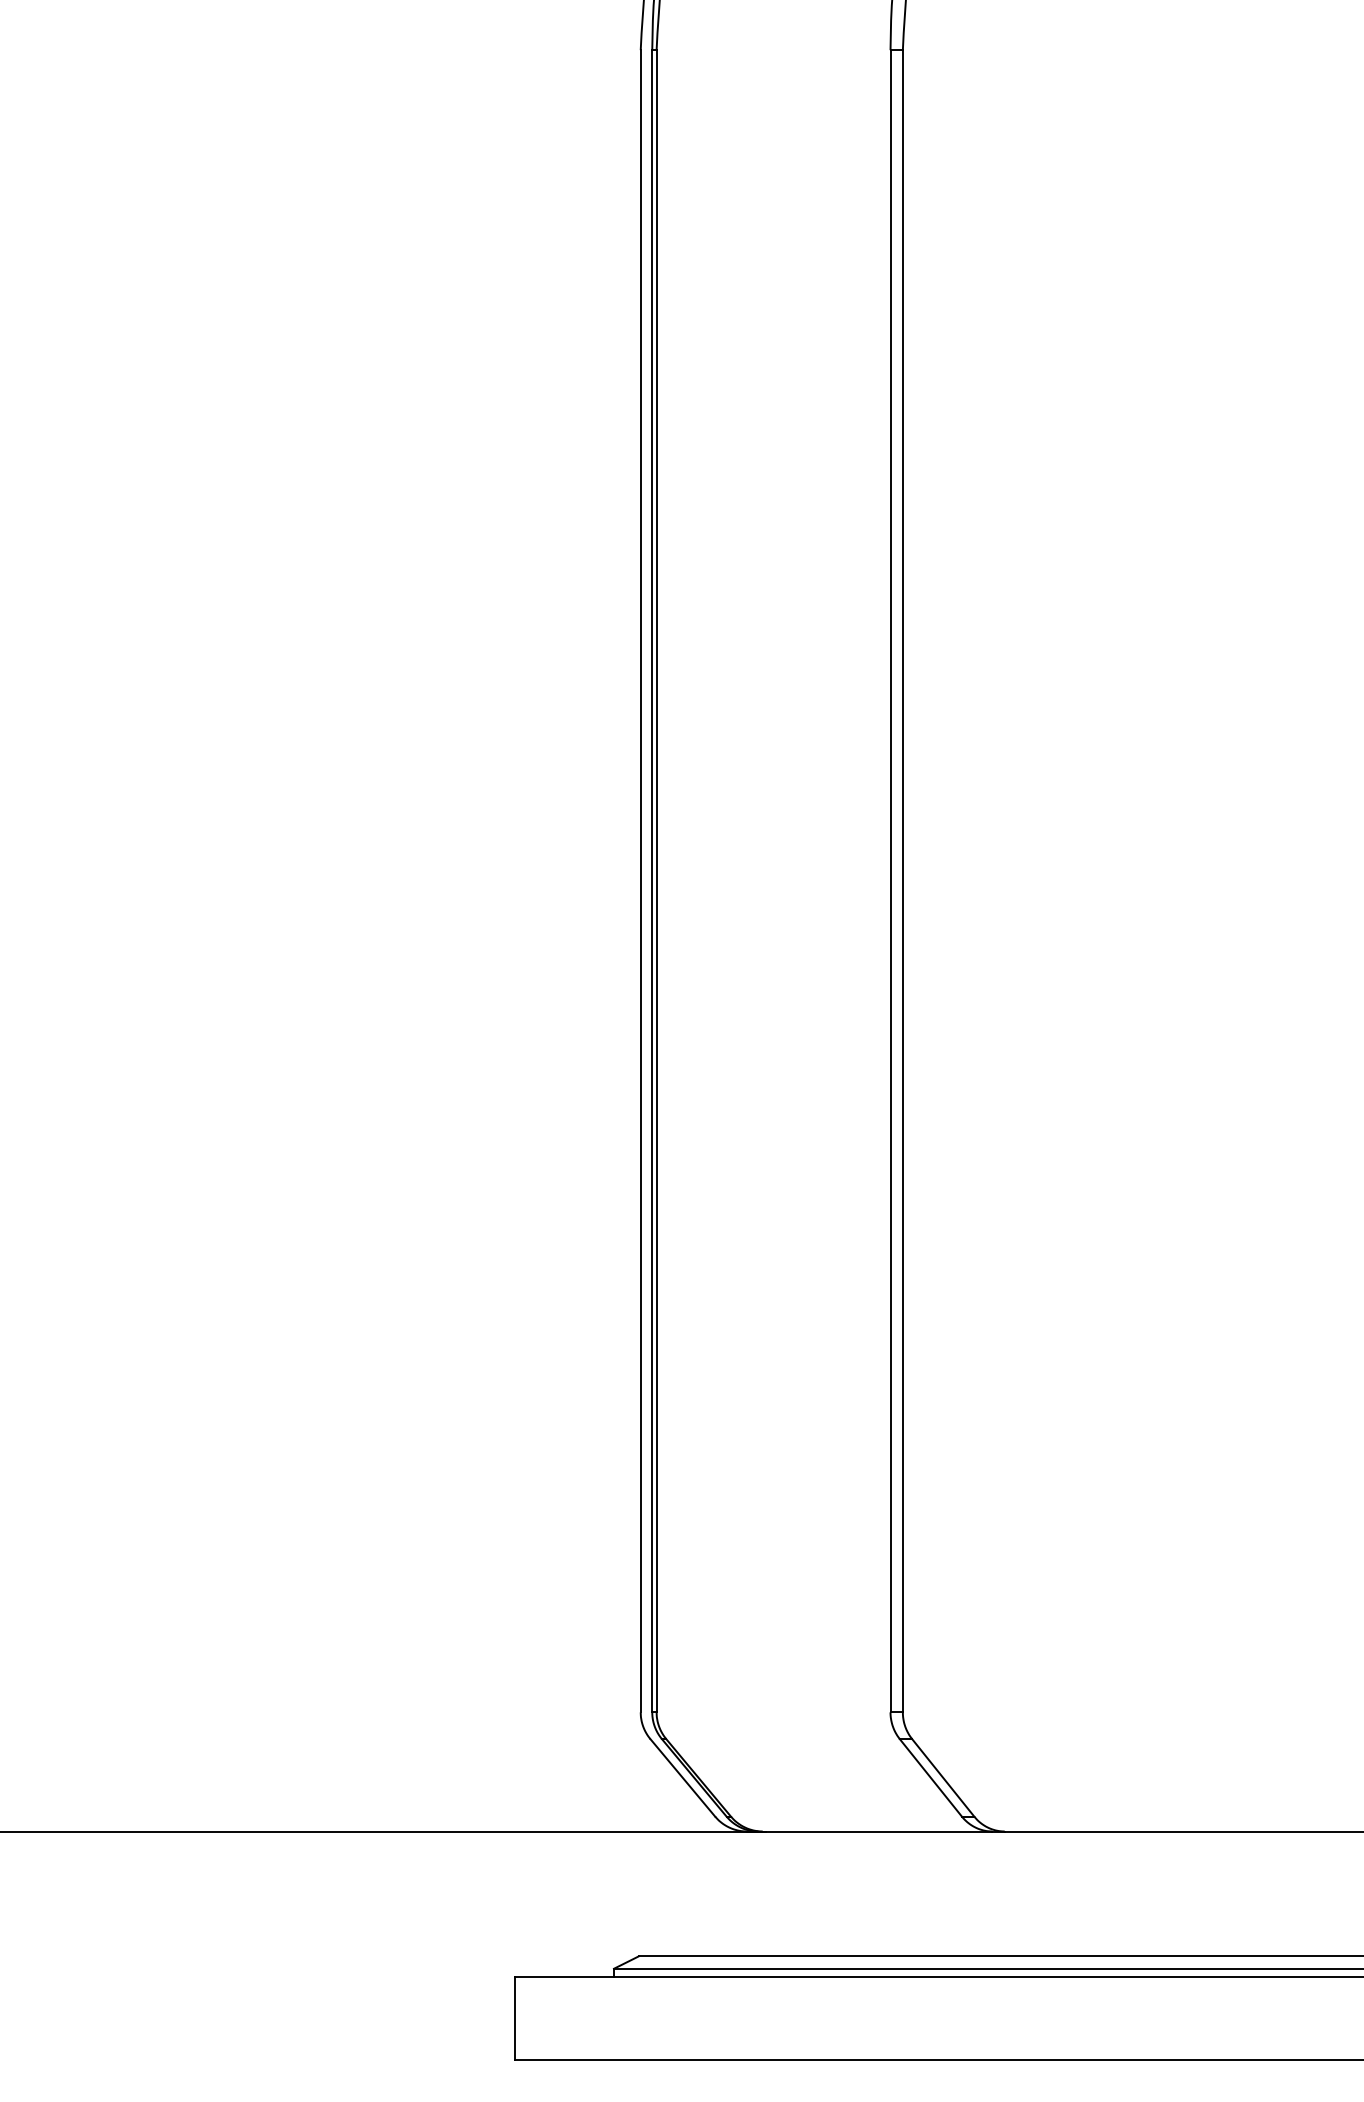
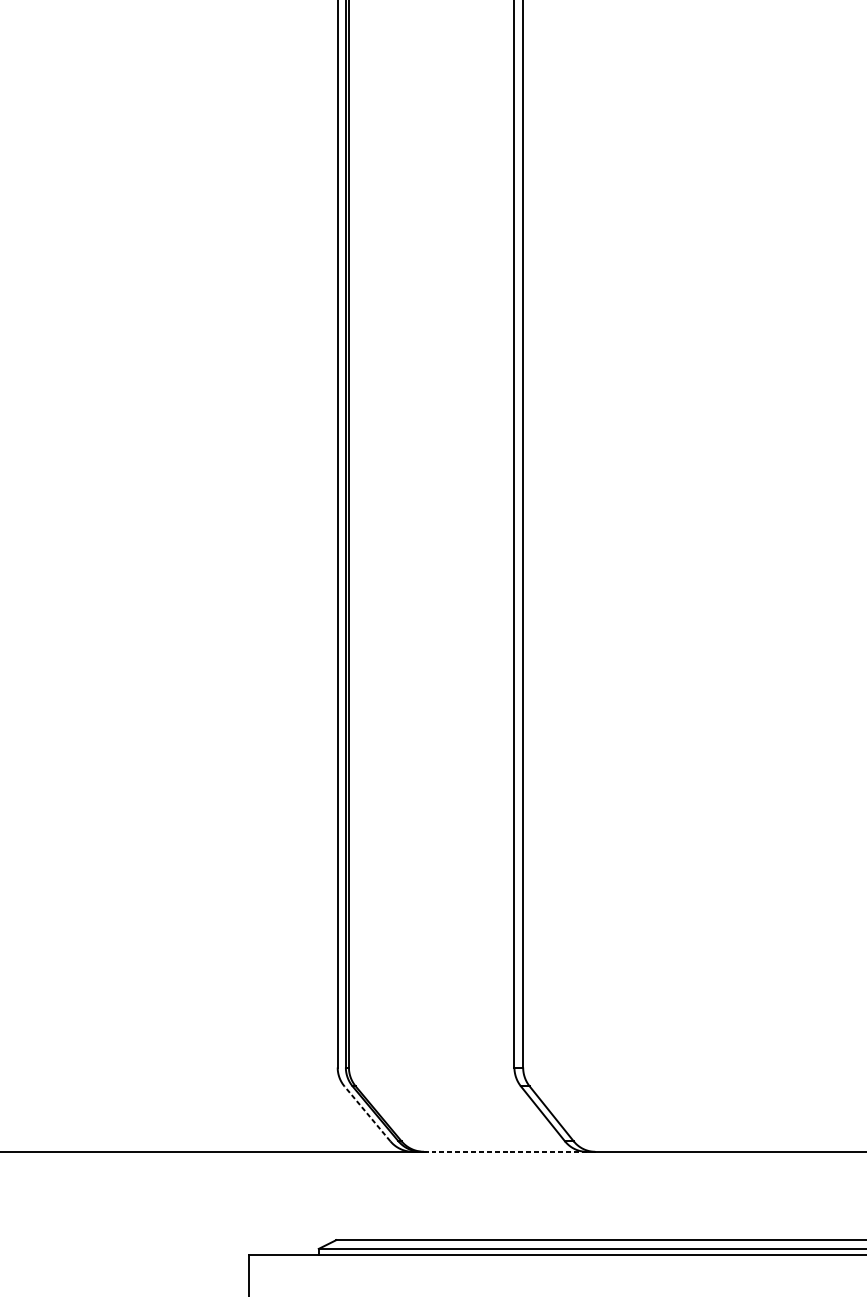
line: (682, 1777) -> (367, 1113), solid -> dashed
line: (877, 1831) -> (505, 1151), solid -> dashed

